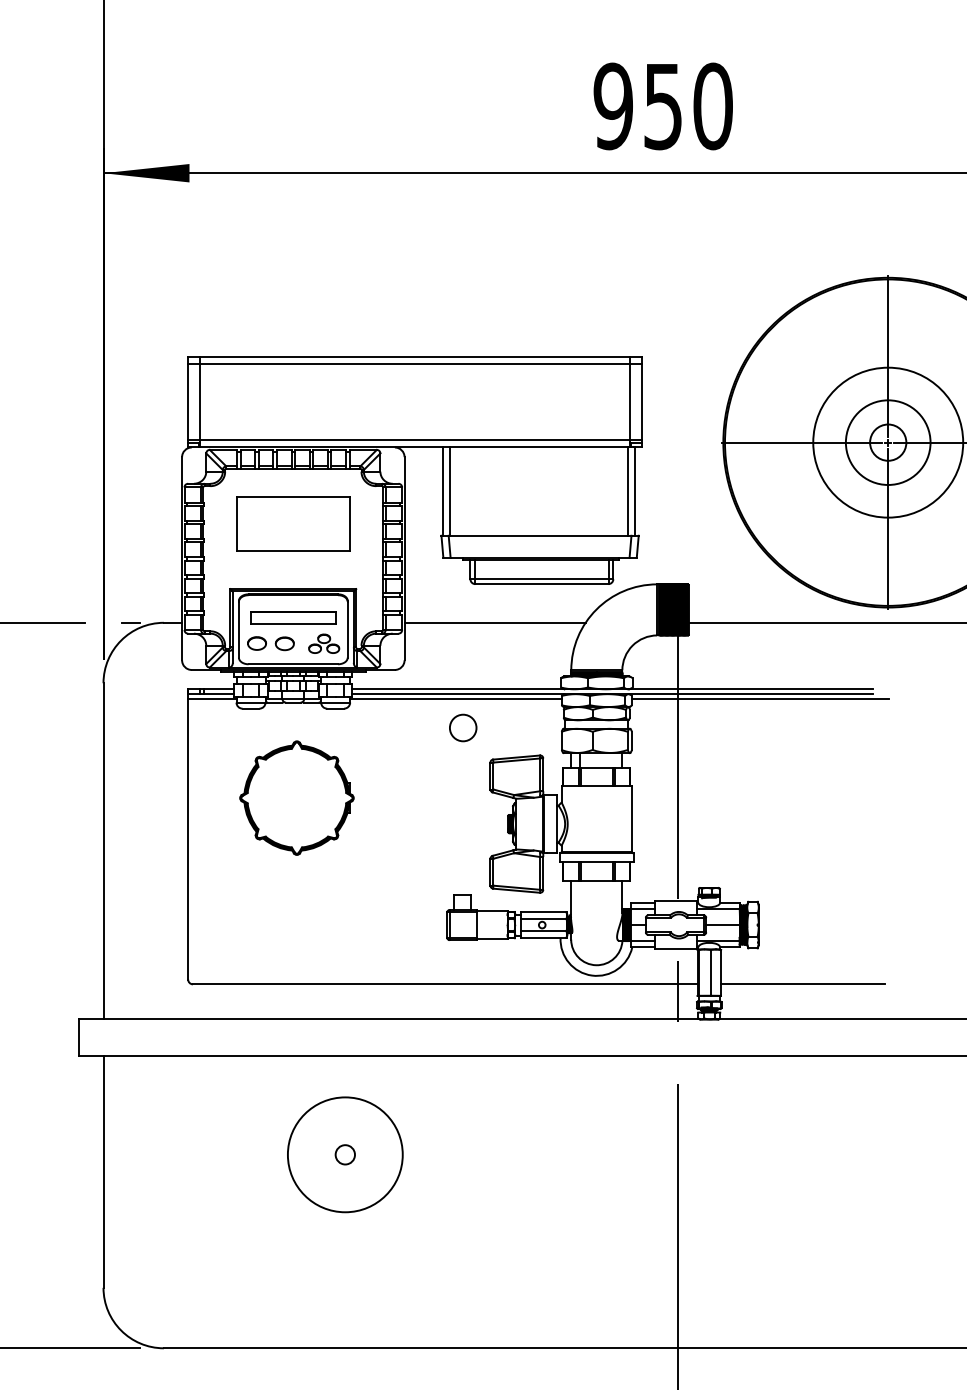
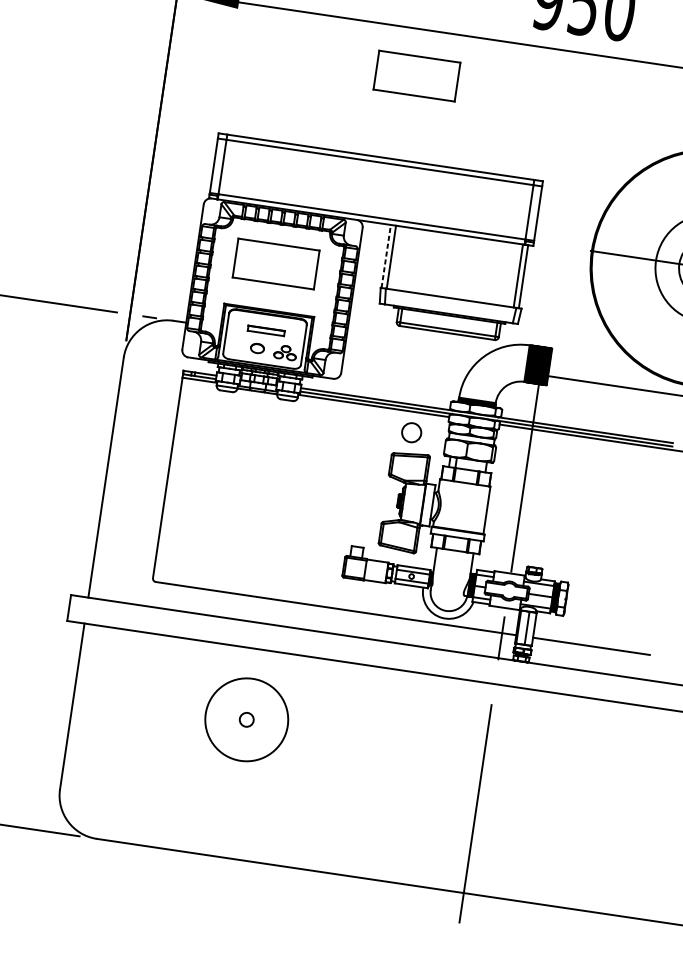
part: (448, 237) -> (417, 75), added
line: (442, 491) -> (386, 256), solid -> dashed
part: (293, 617) -> (266, 330), size x0.6
line: (494, 622) -> (409, 355), removed
part: (256, 643) -> (237, 345), removed
circle: (463, 727) -> (411, 432), moved
part: (296, 797) -> (249, 459), removed

